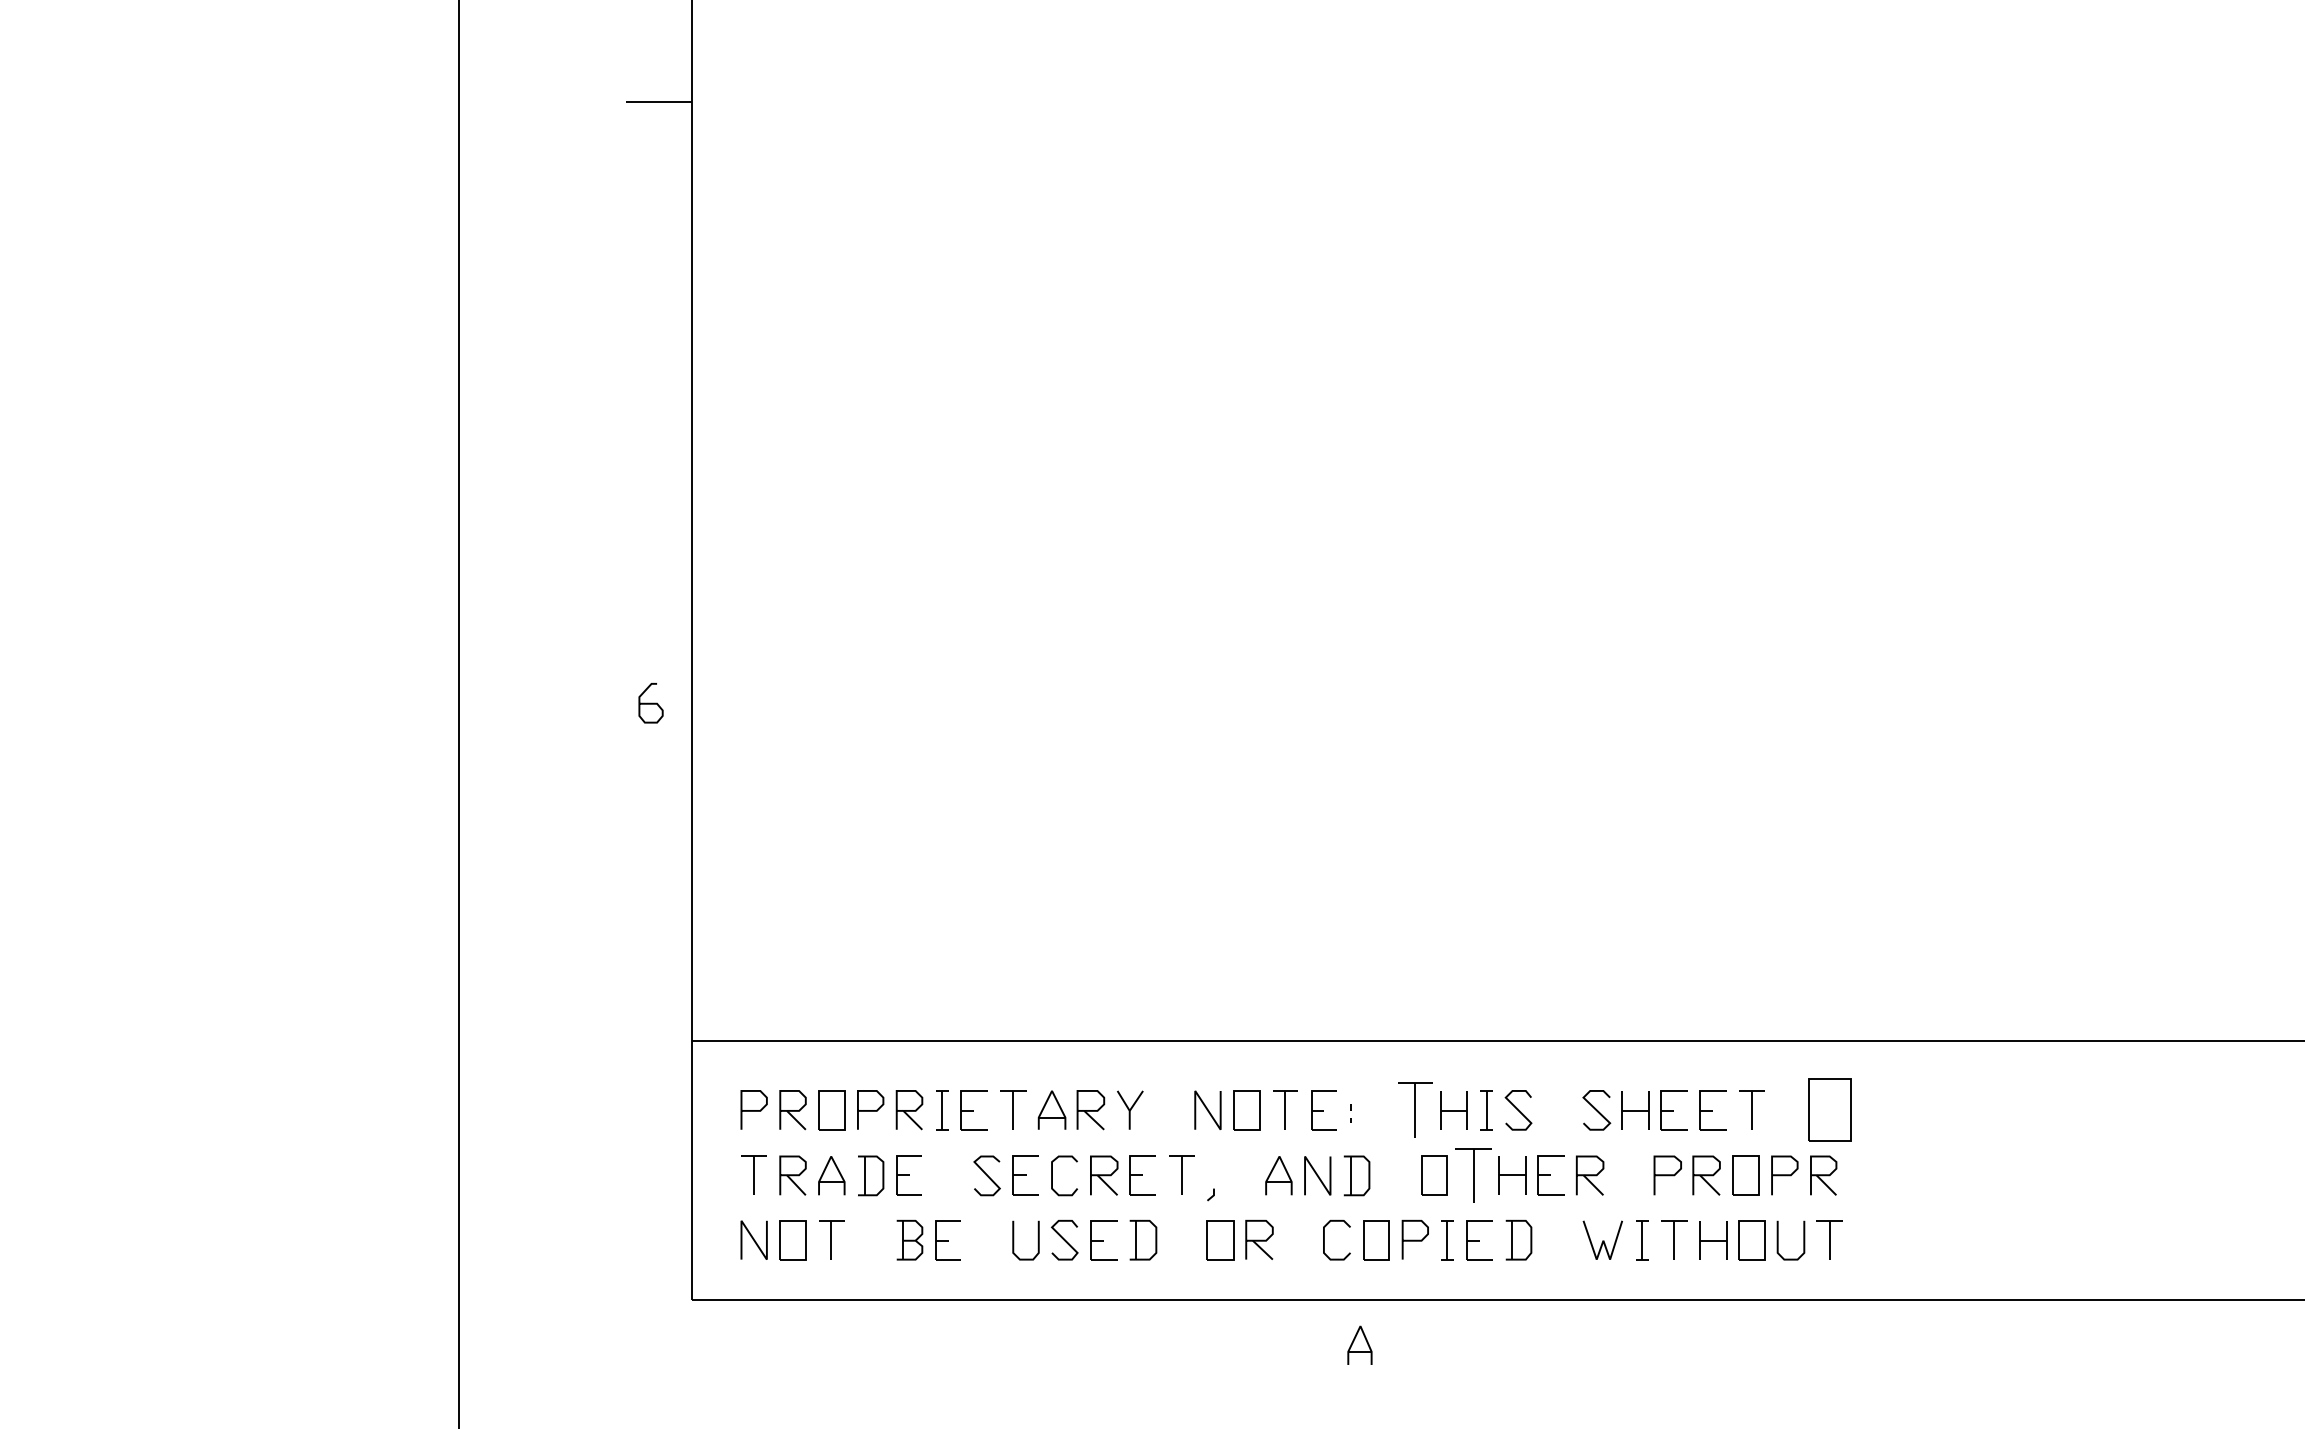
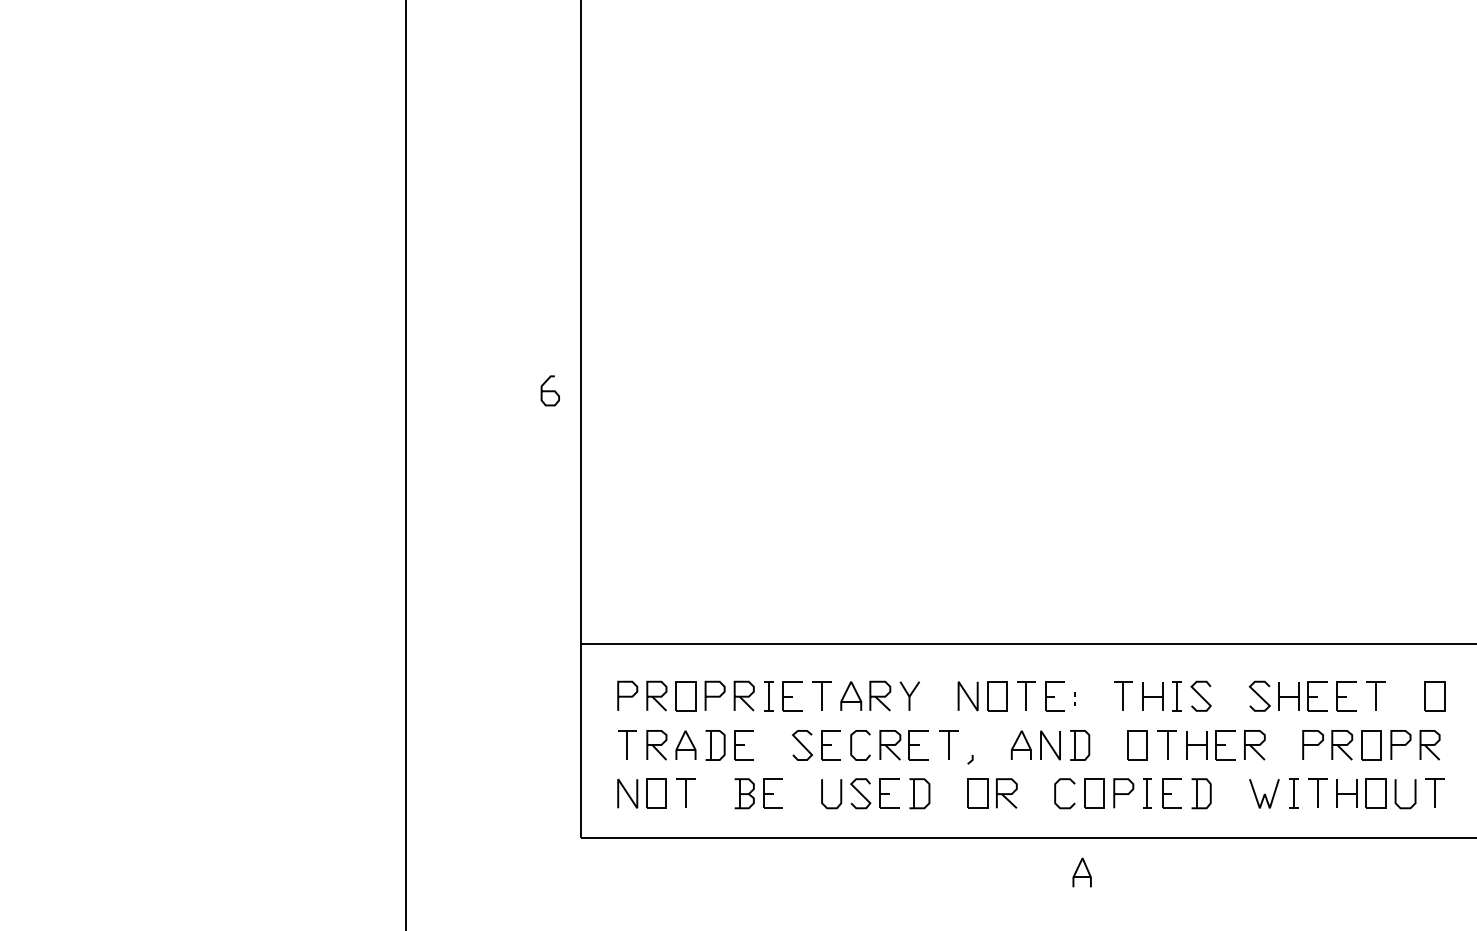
part: (1415, 1109) -> (1123, 695), size x0.71
part: (1829, 1110) -> (1434, 696), size x0.62
part: (1473, 1174) -> (1167, 744), size x0.71

